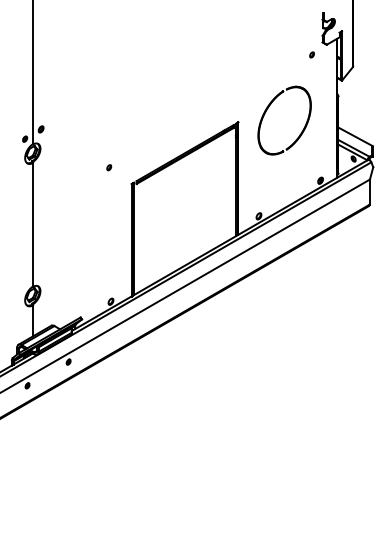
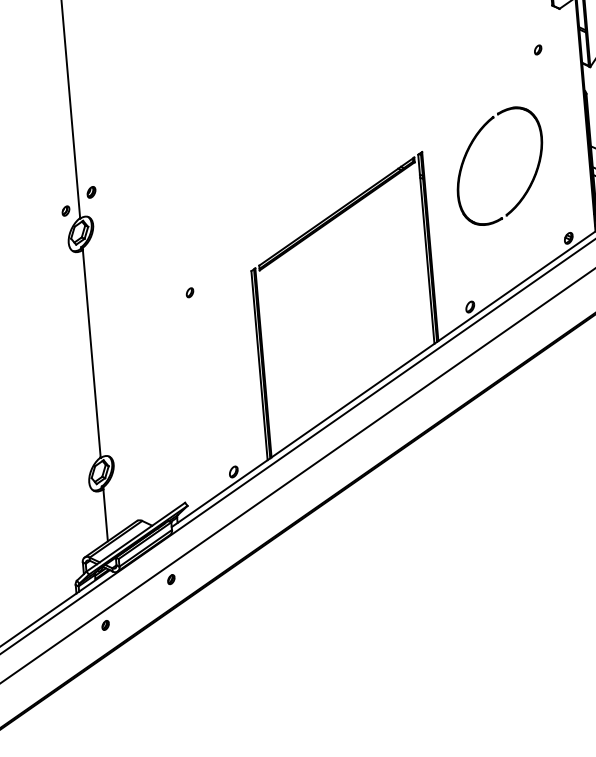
part: (311, 54) -> (537, 49), moved
part: (266, 112) -> (468, 155), moved
part: (109, 167) -> (190, 292), moved

